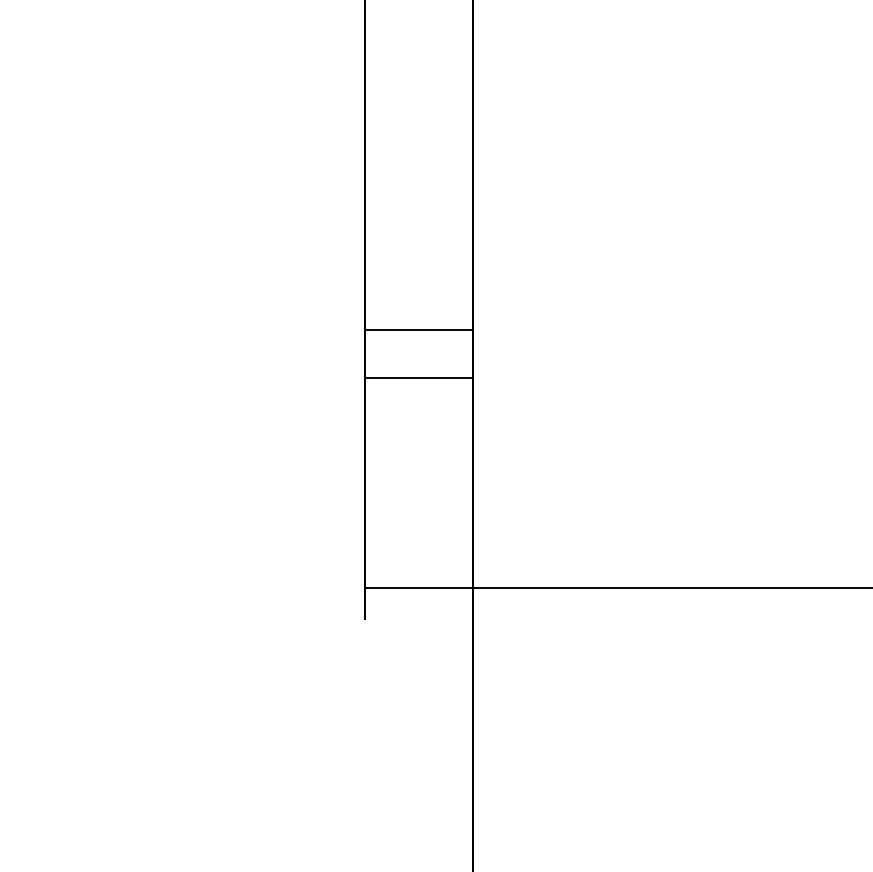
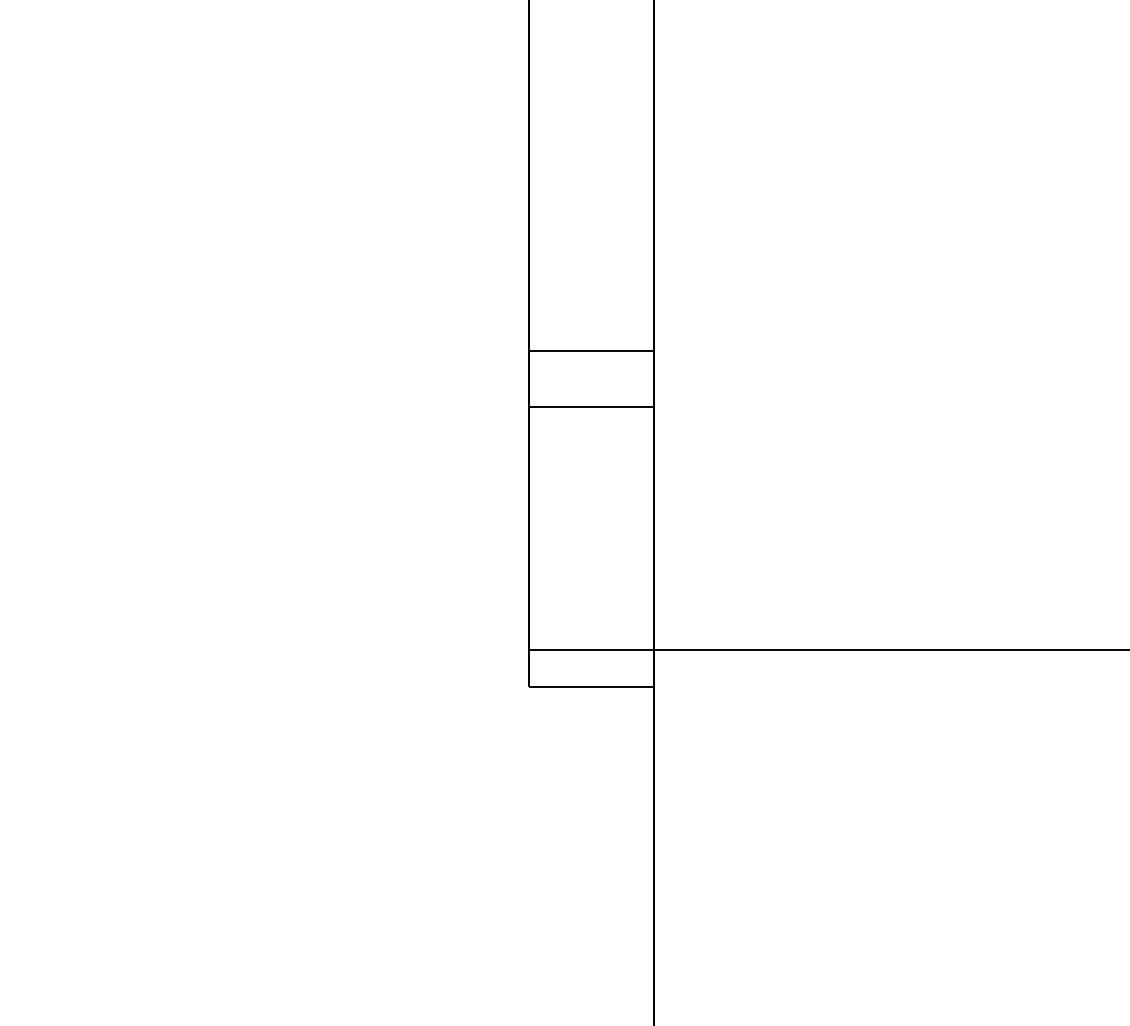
line: (417, 620) -> (590, 687), added

